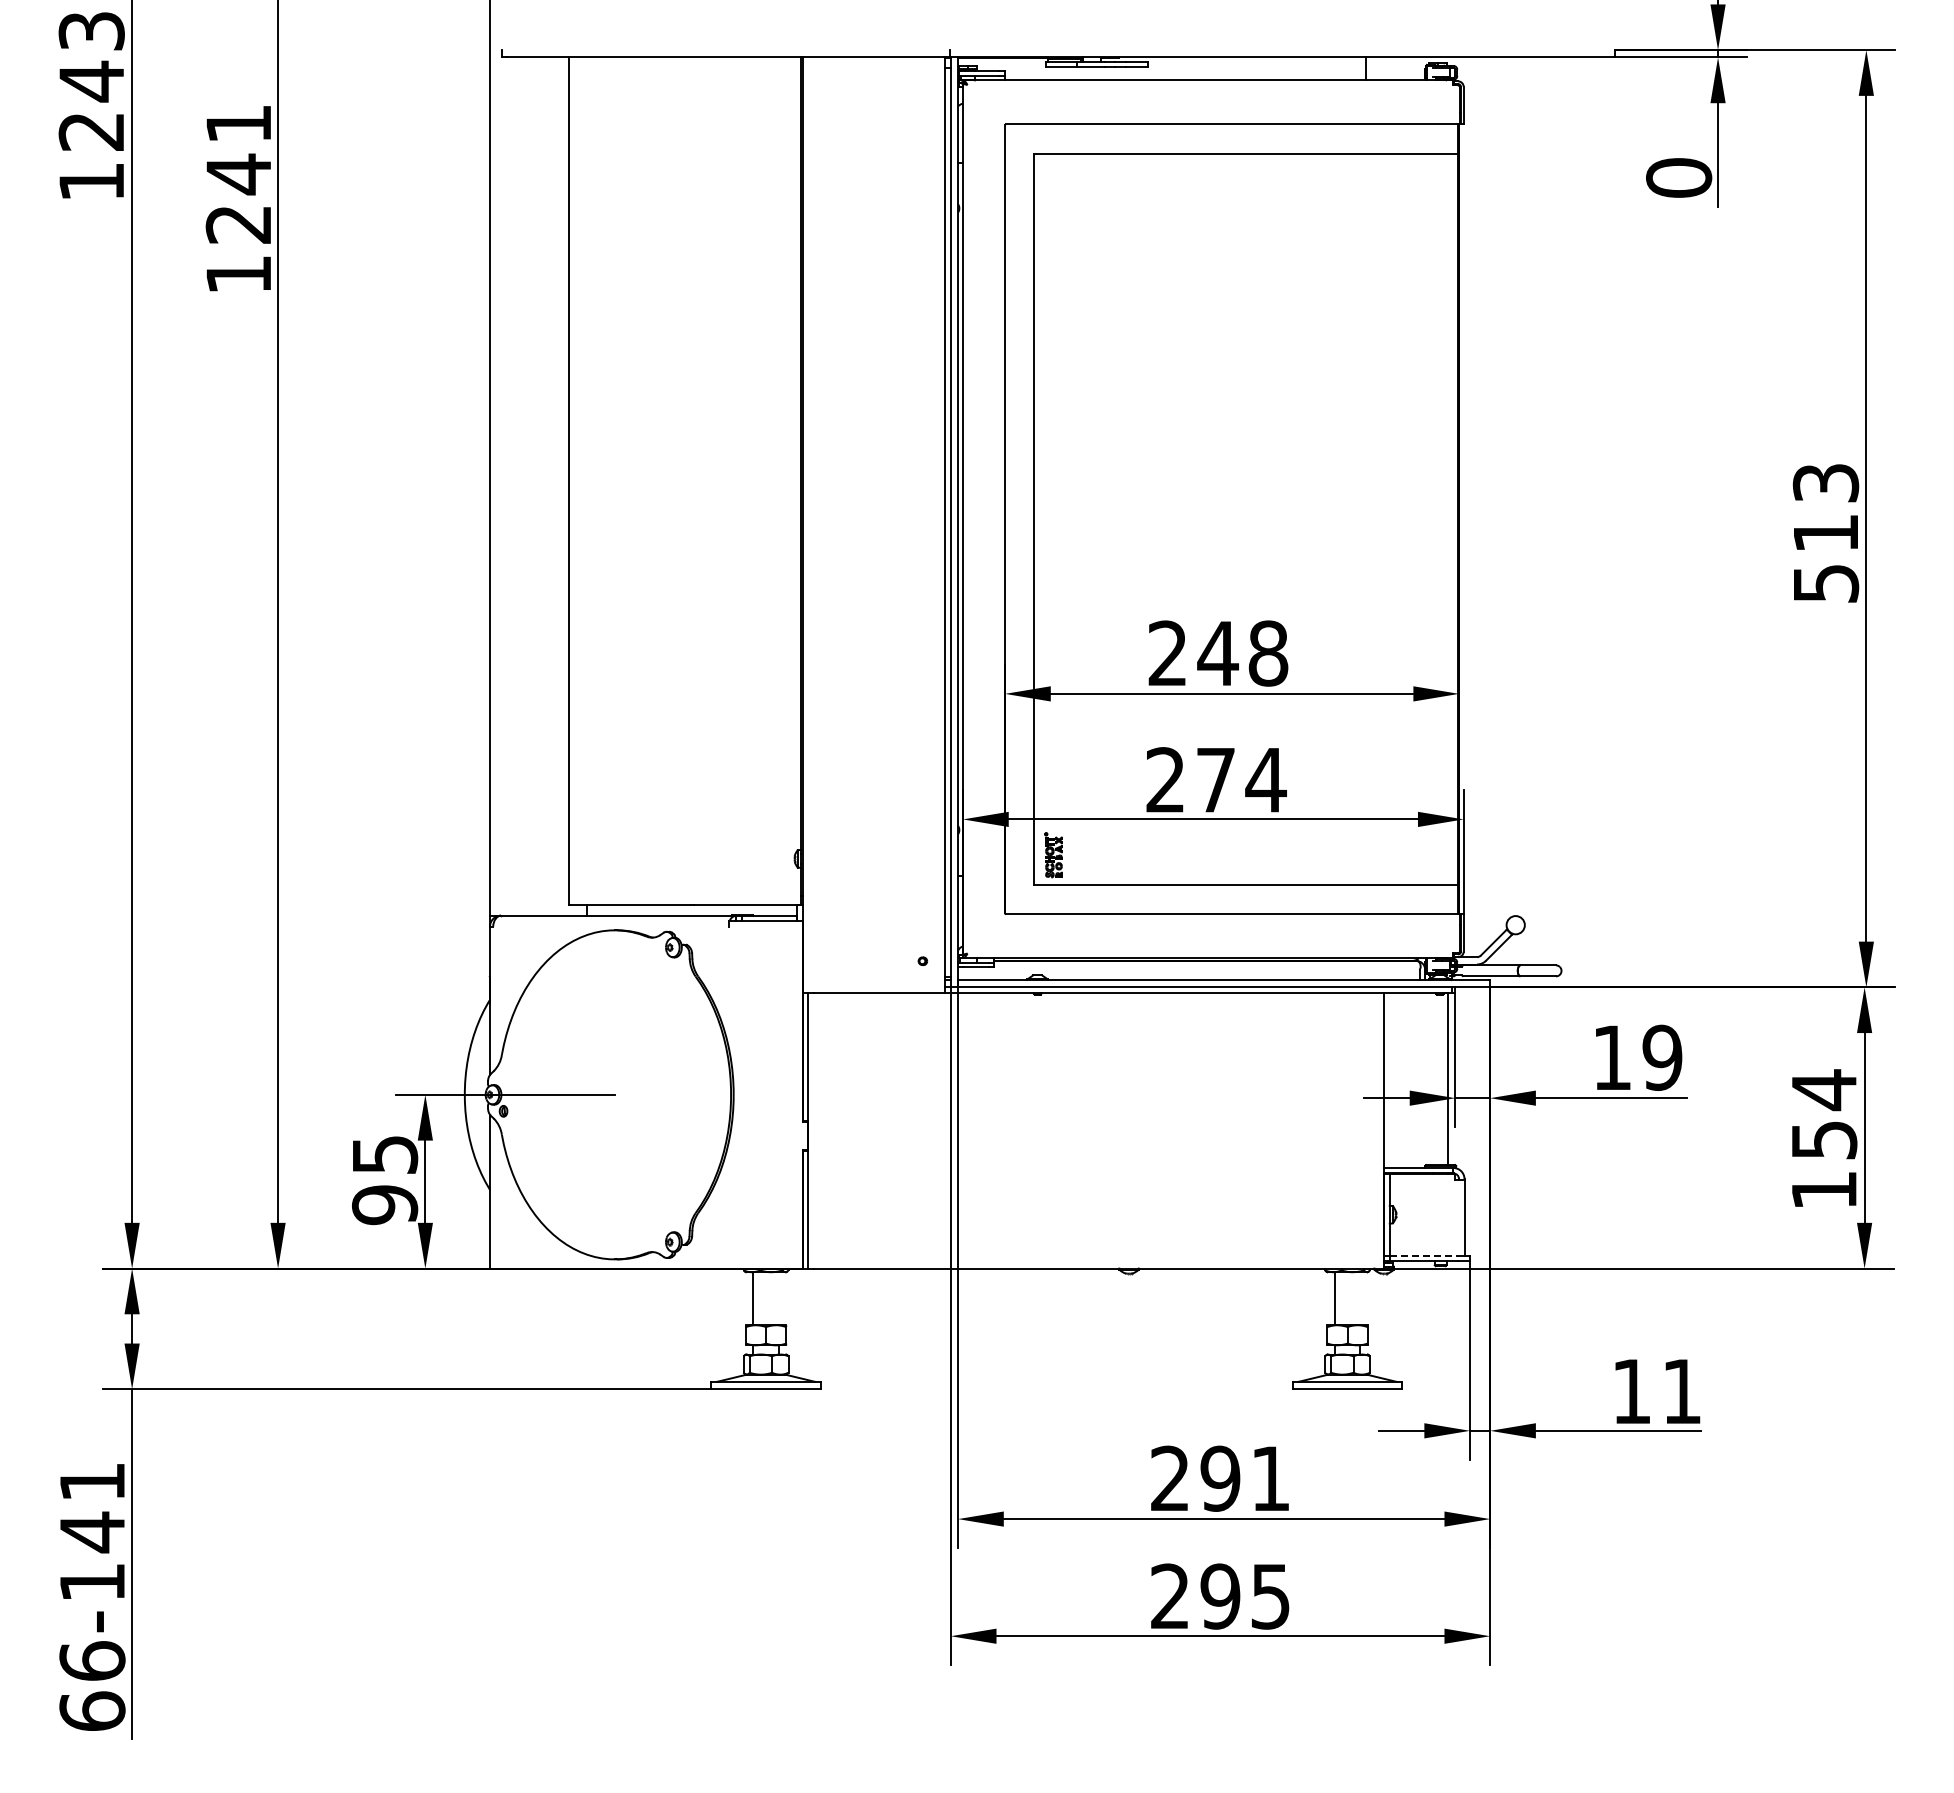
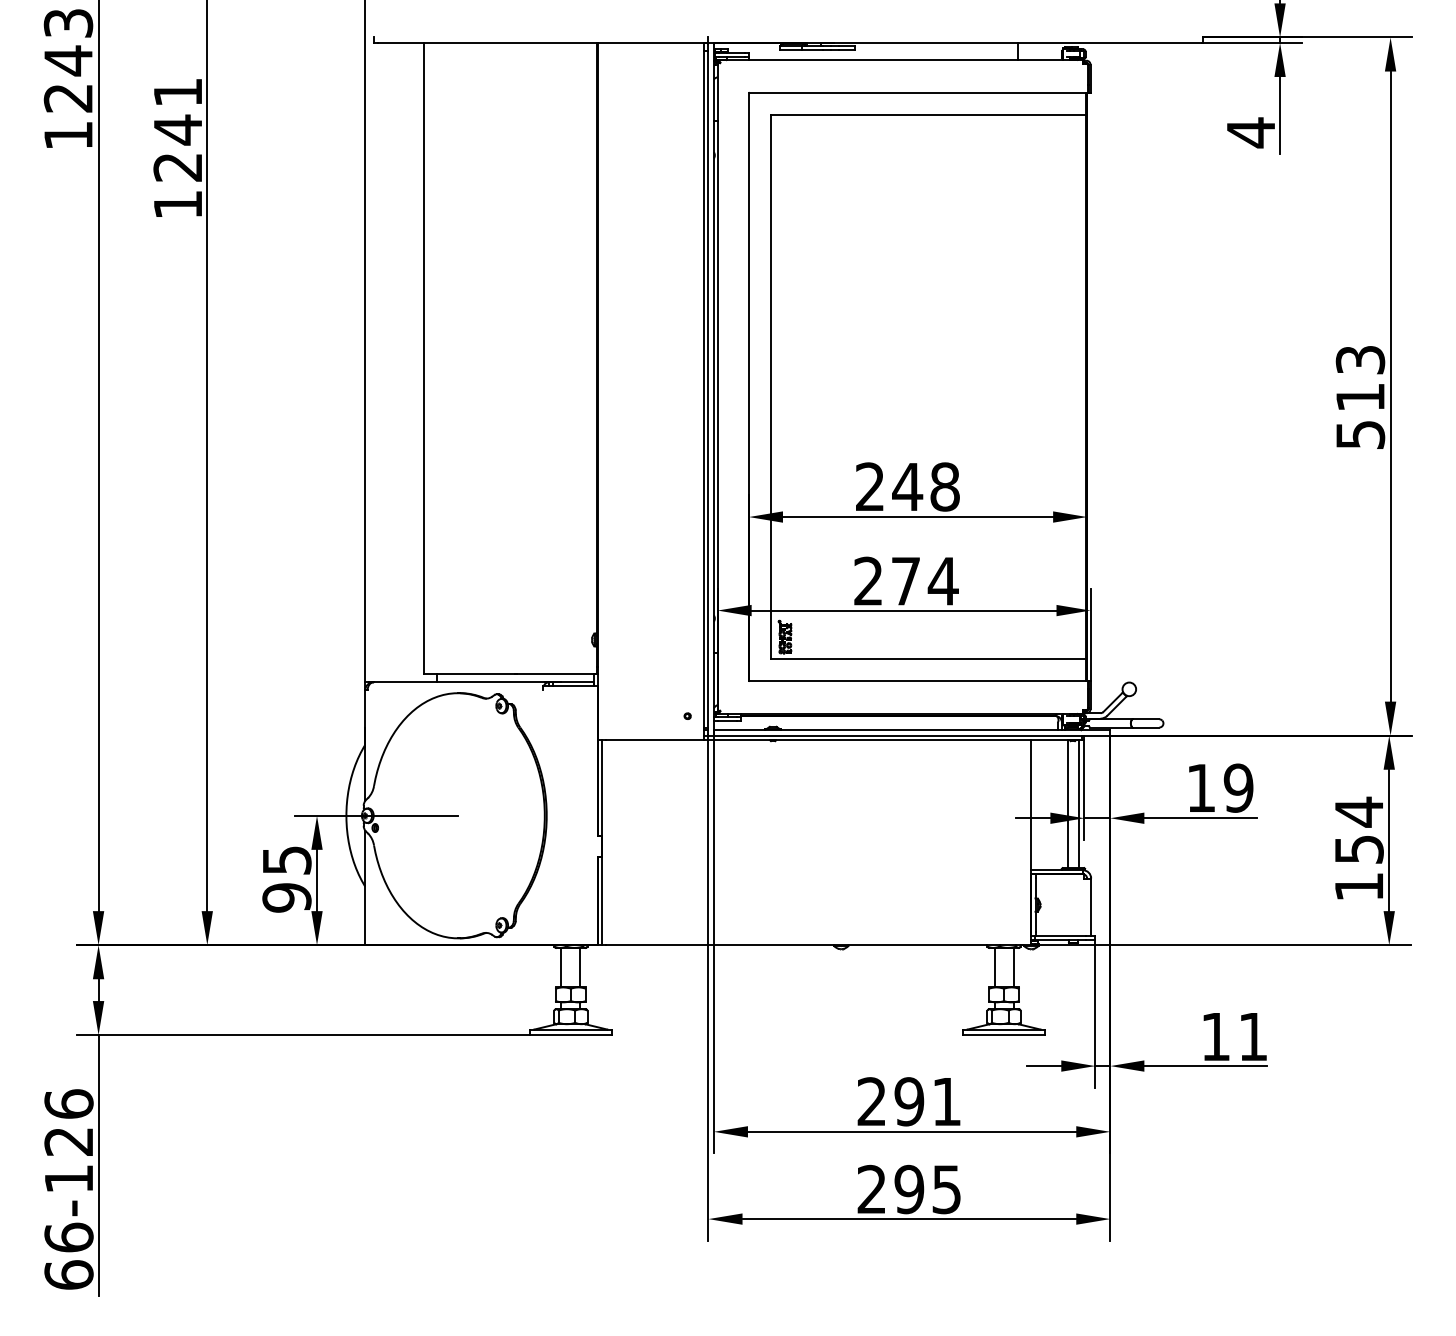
text: (1679, 178) -> (1251, 133), 0 -> 4
line: (1433, 1078) -> (1068, 803), added
line: (1424, 1255) -> (1061, 935), dashed -> solid
line: (778, 1298) -> (580, 967), added
line: (1360, 1298) -> (1013, 967), added
text: (92, 1507) -> (69, 1123), 66-141 -> 66-126

